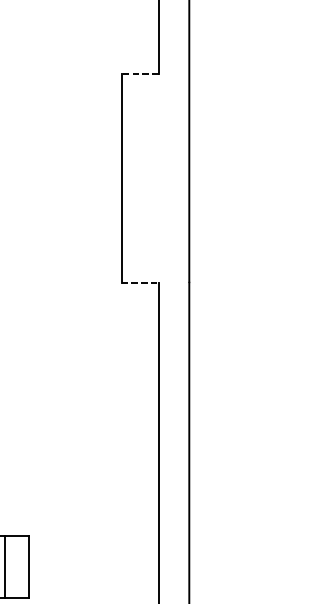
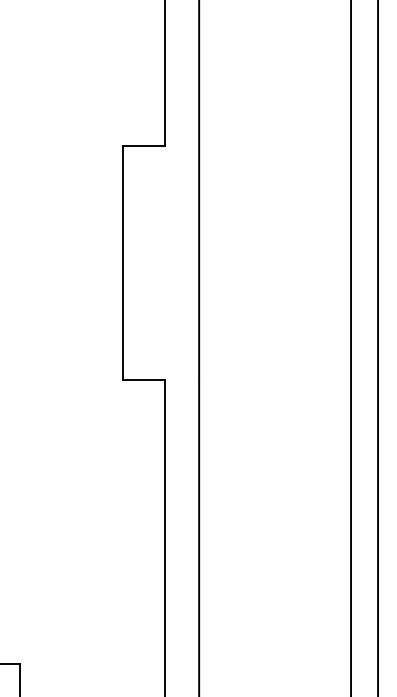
line: (140, 74) -> (144, 146), dashed -> solid
line: (140, 283) -> (144, 380), dashed -> solid

